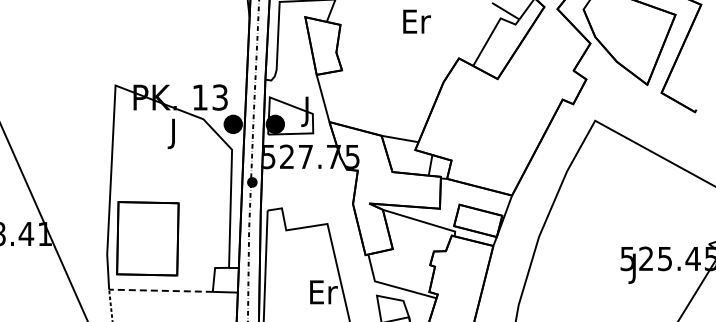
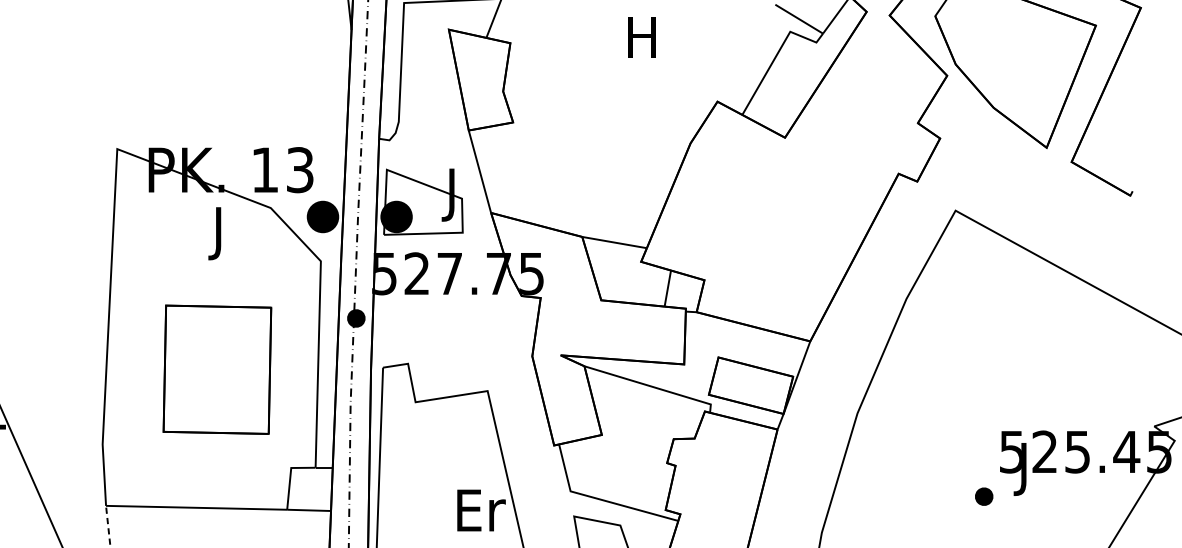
text: (416, 21) -> (643, 37), Er -> H
part: (147, 238) -> (216, 369), moved
part: (611, 284) -> (984, 496), added
line: (160, 290) -> (195, 507), dashed -> solid

